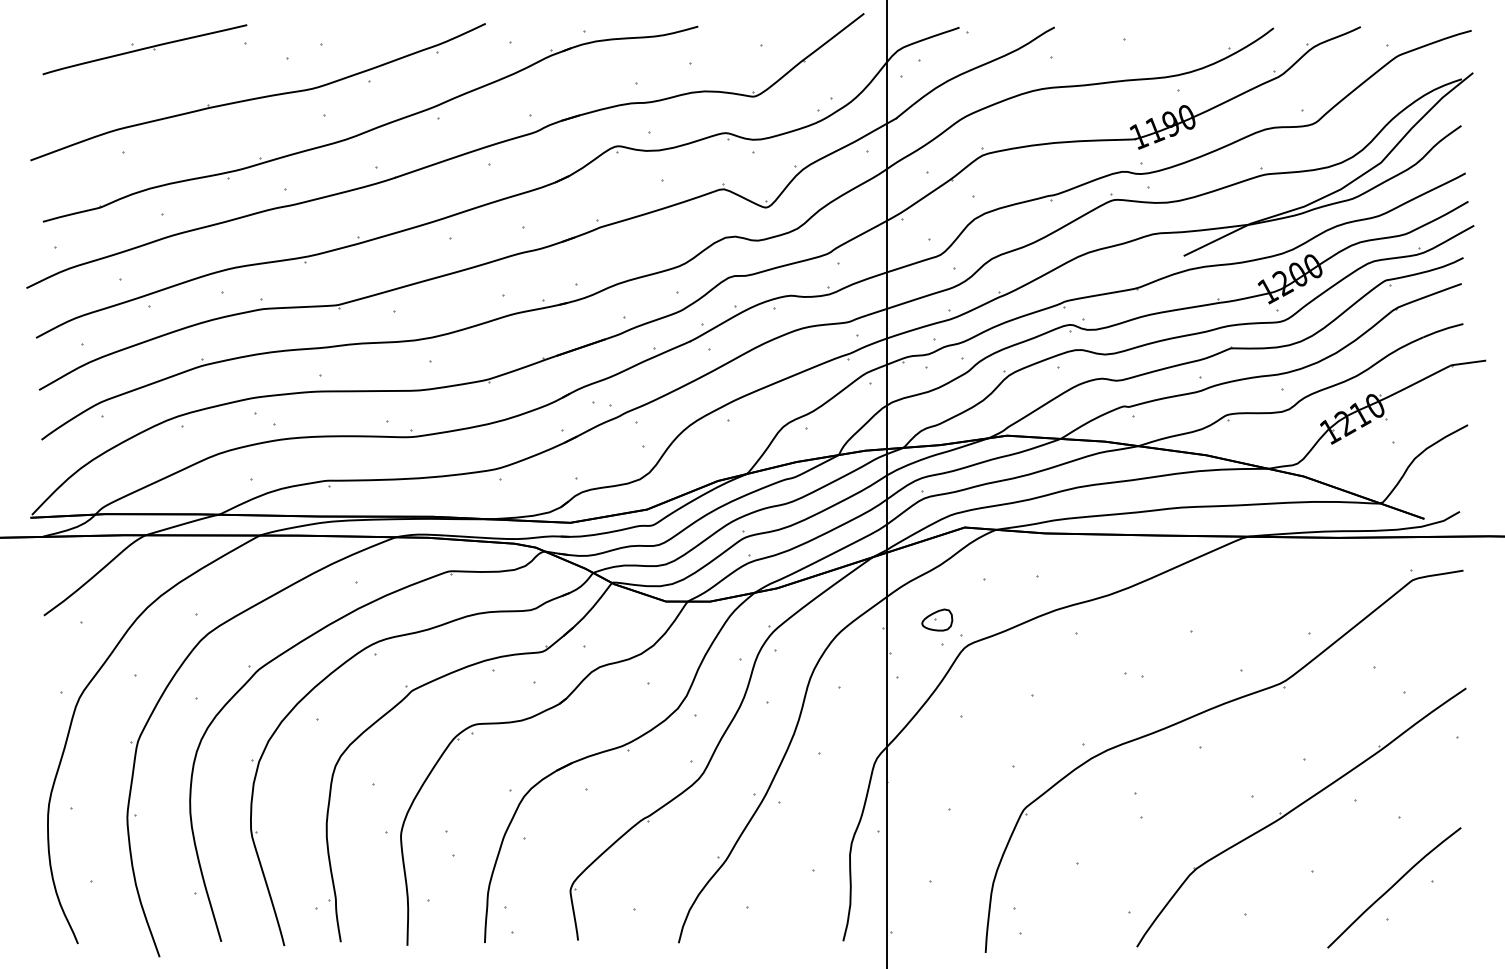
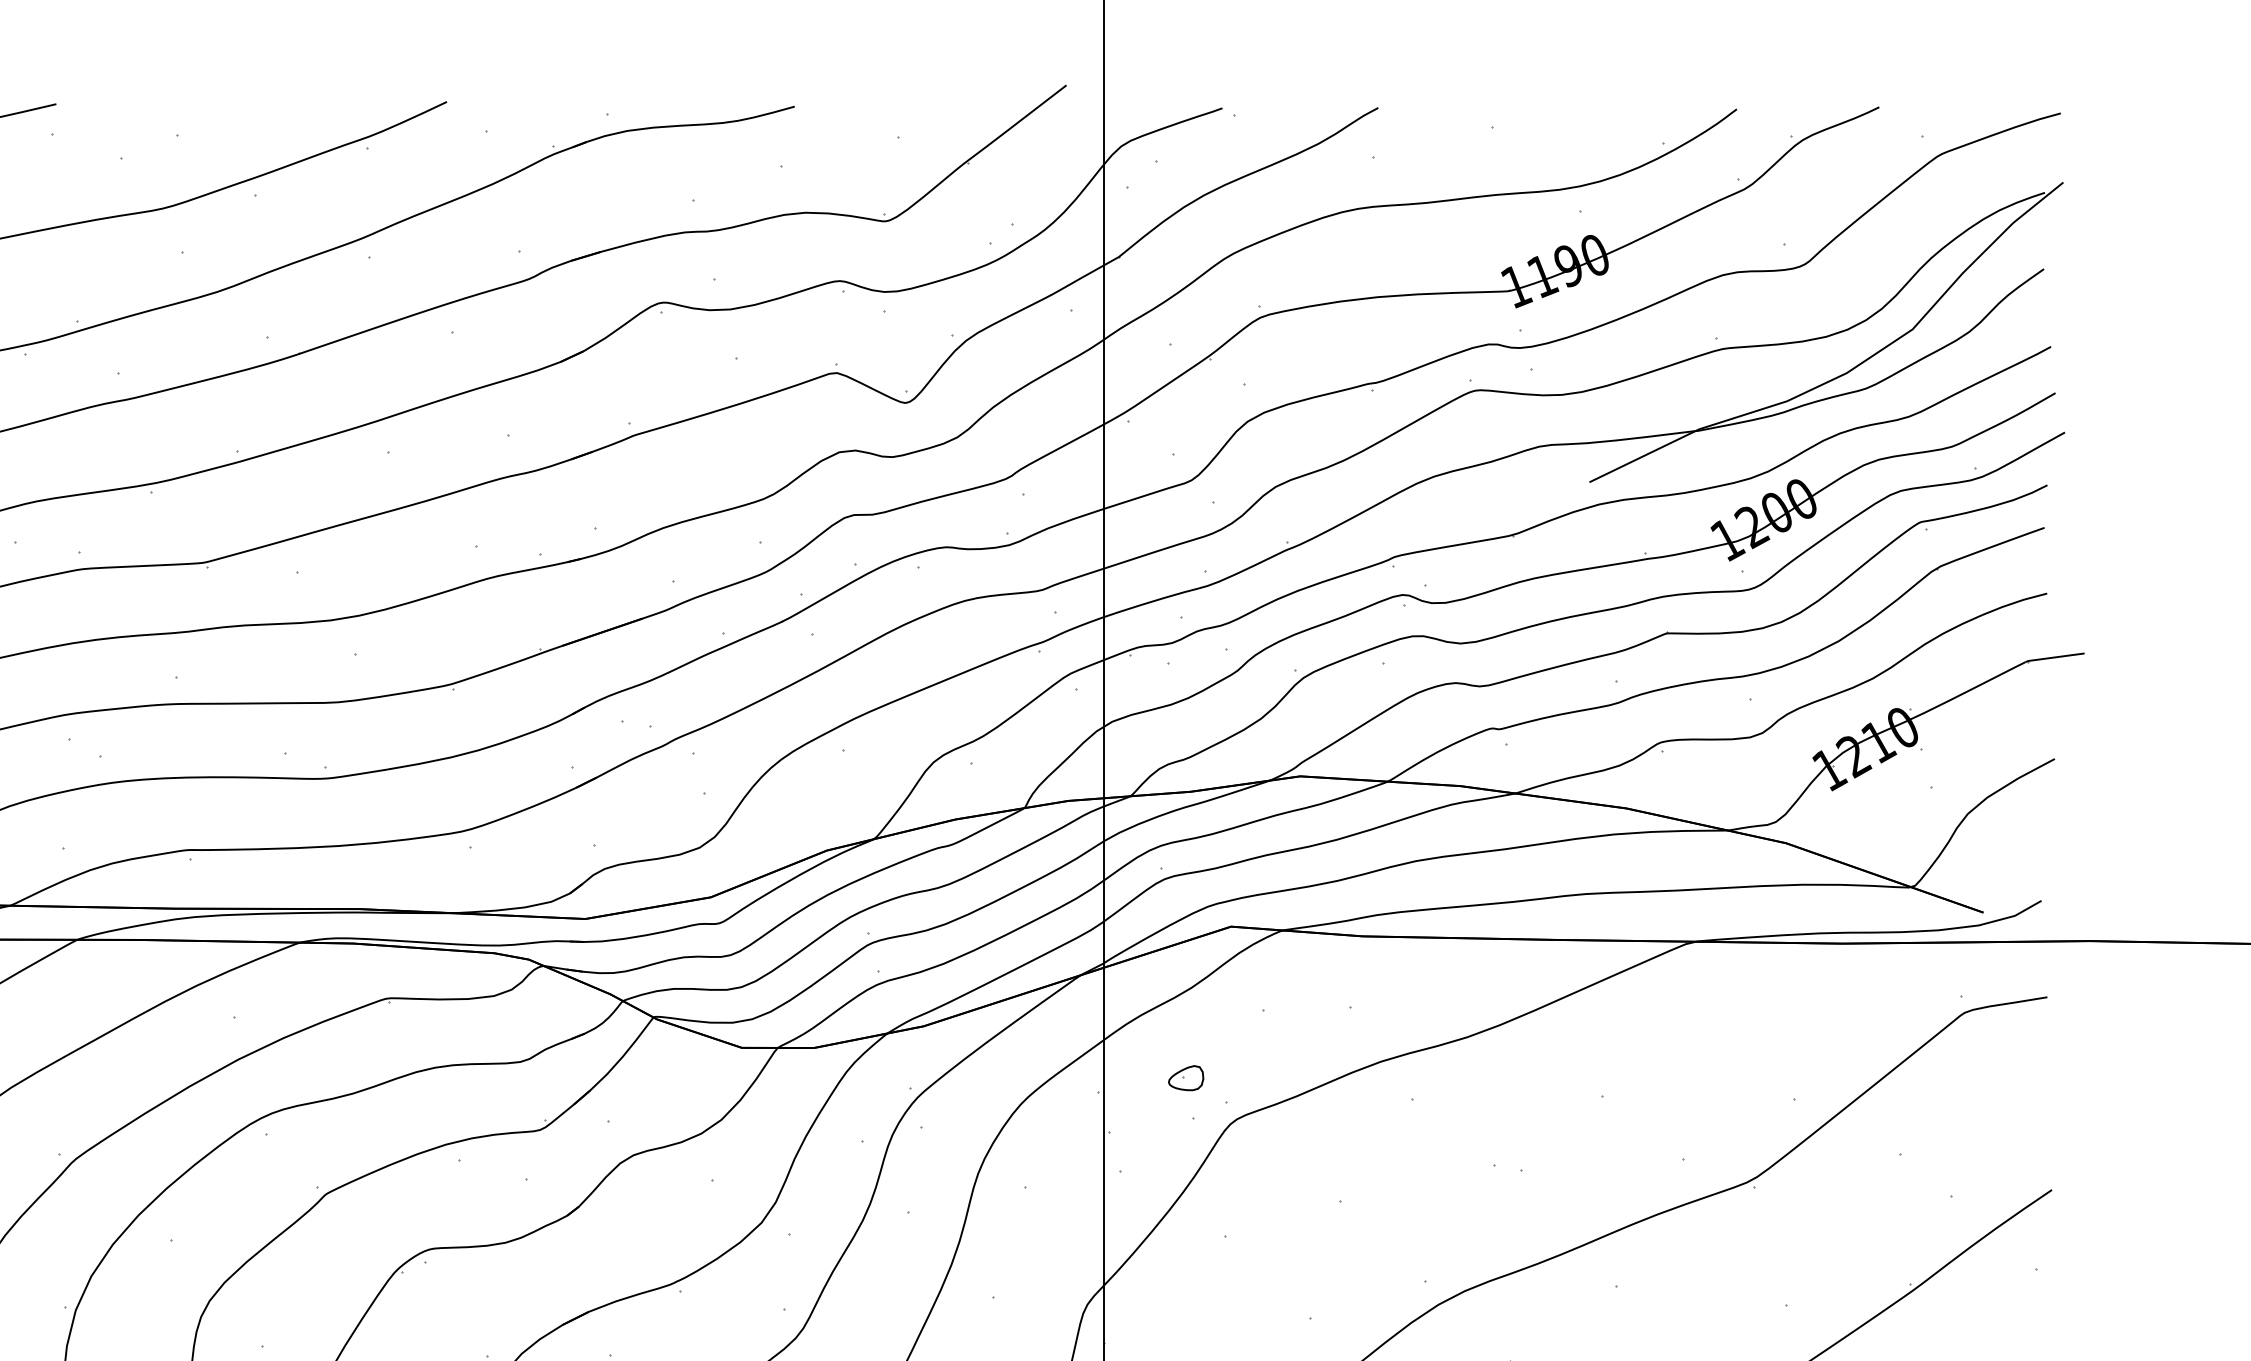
part: (937, 619) -> (1186, 1077), size x0.7

